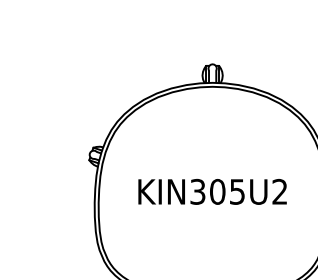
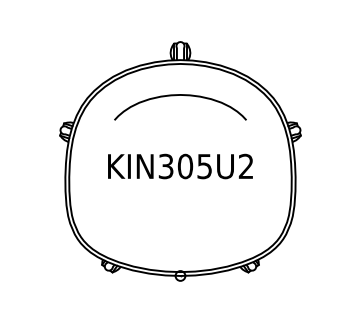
curve: (212, 119) -> (180, 95), added

